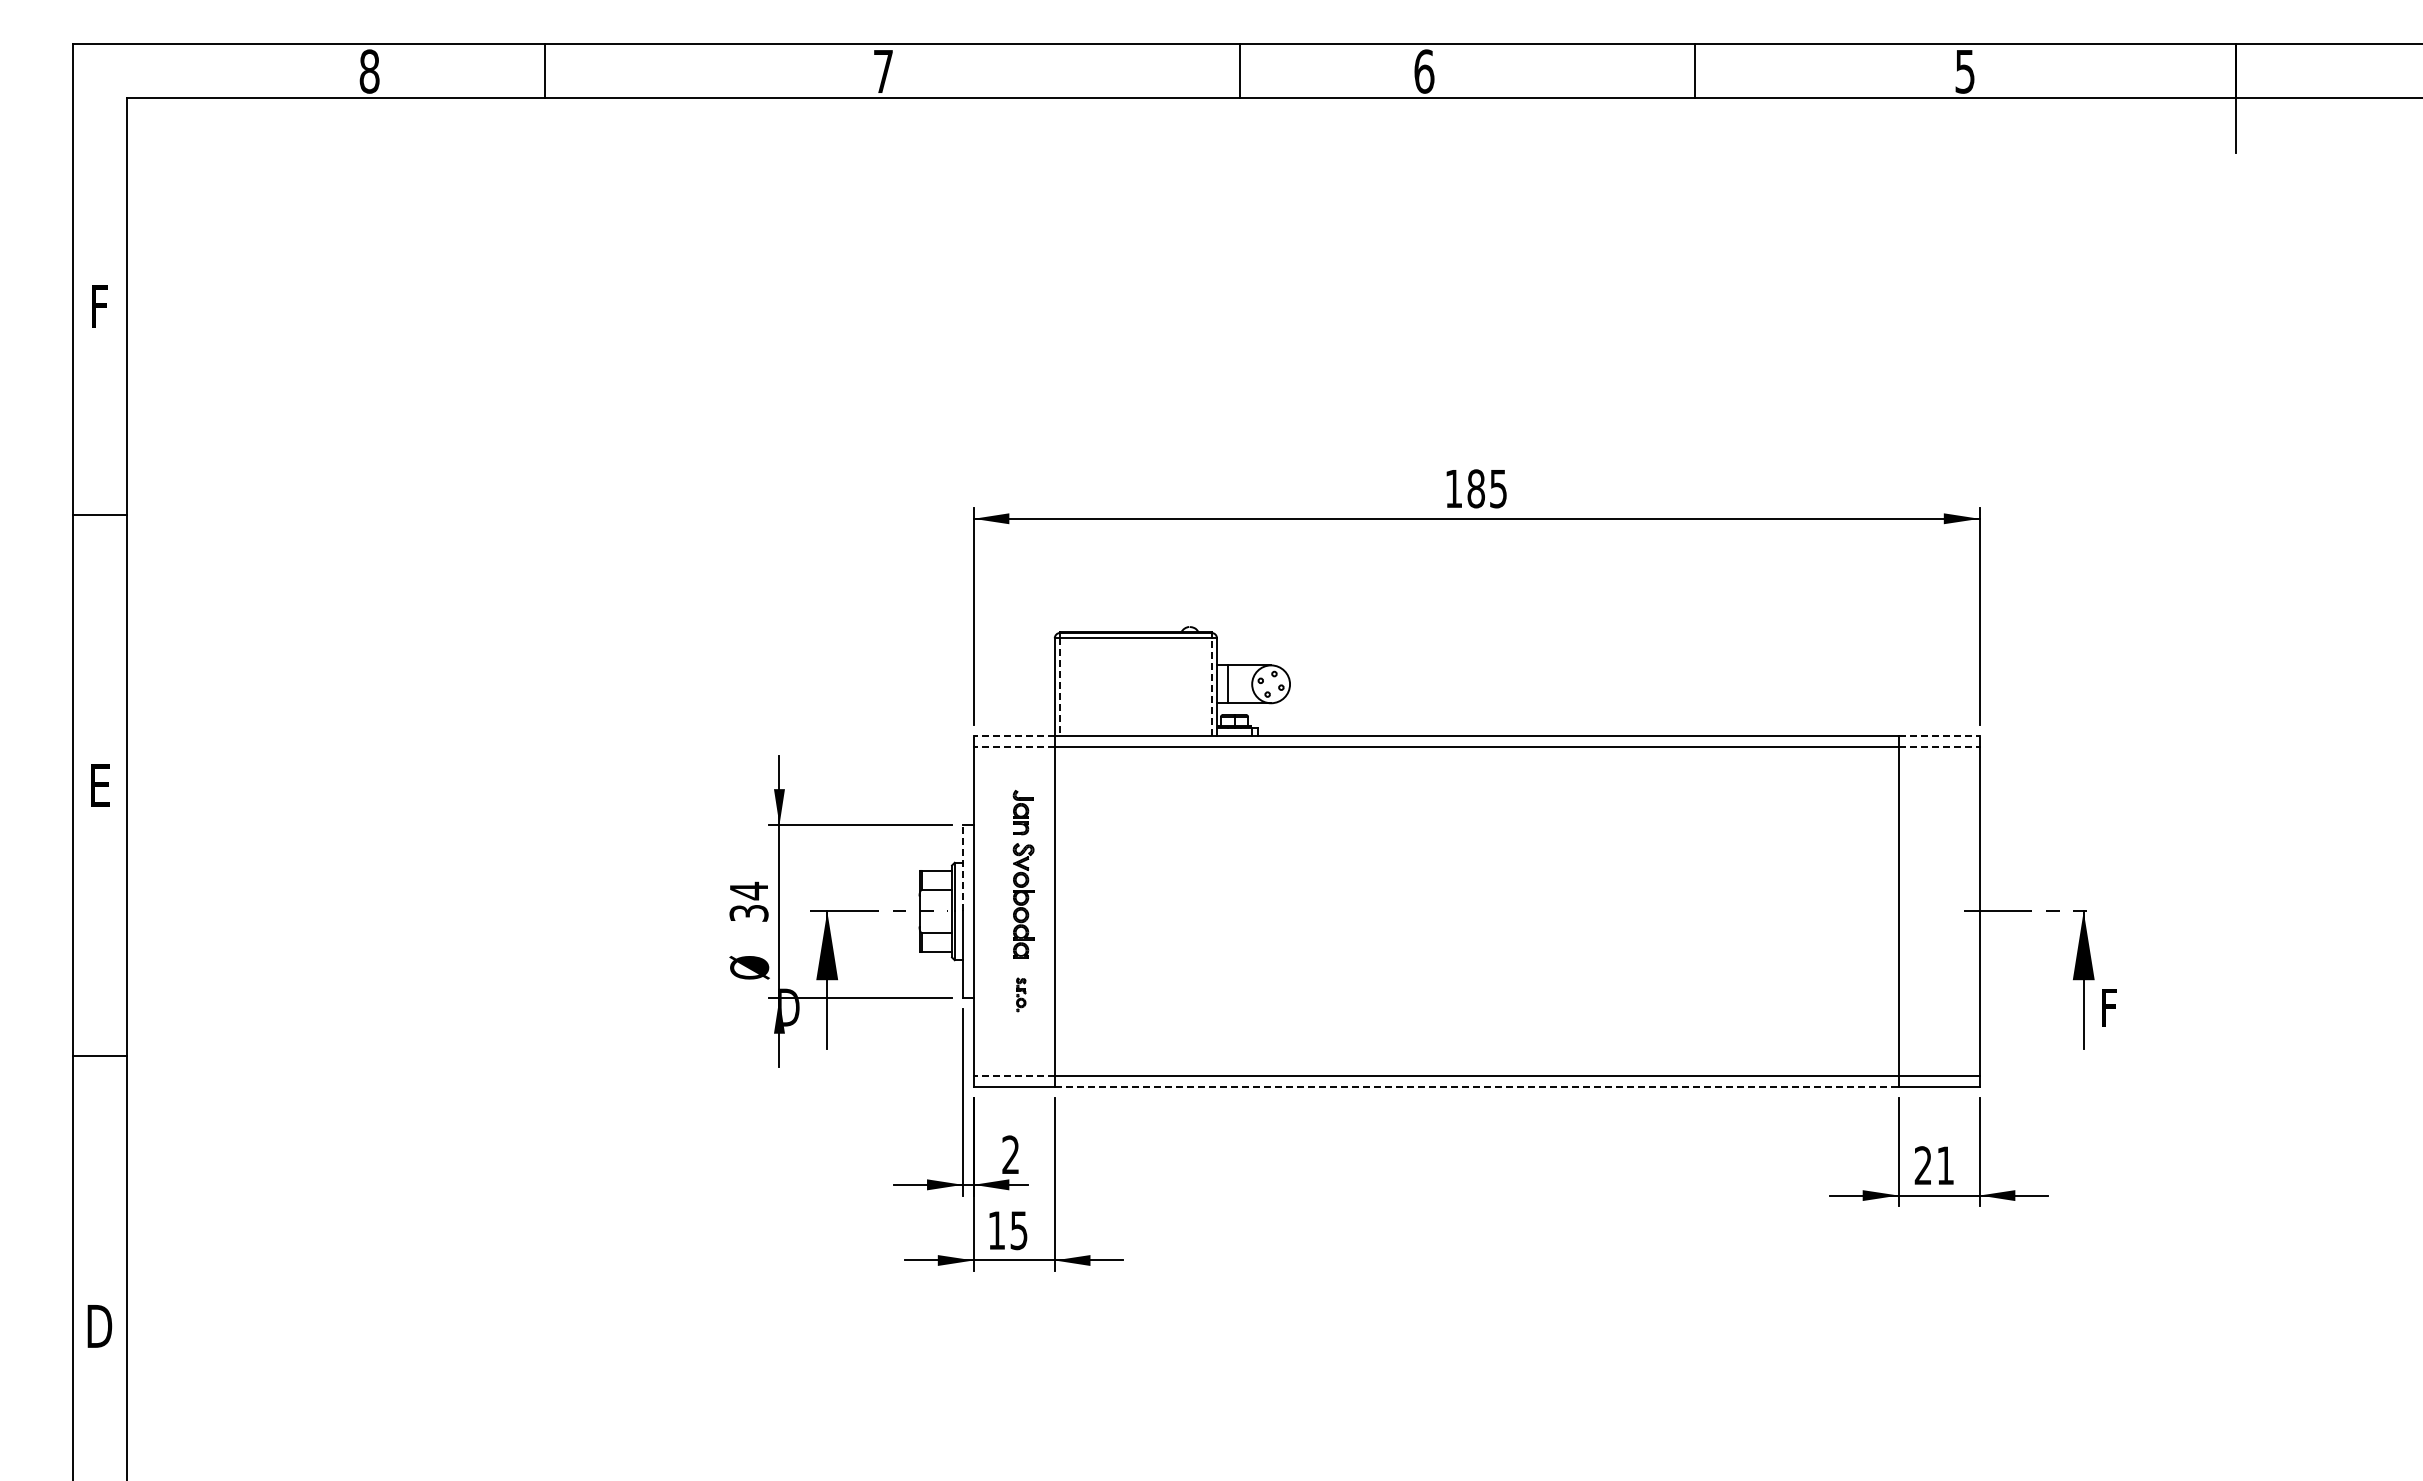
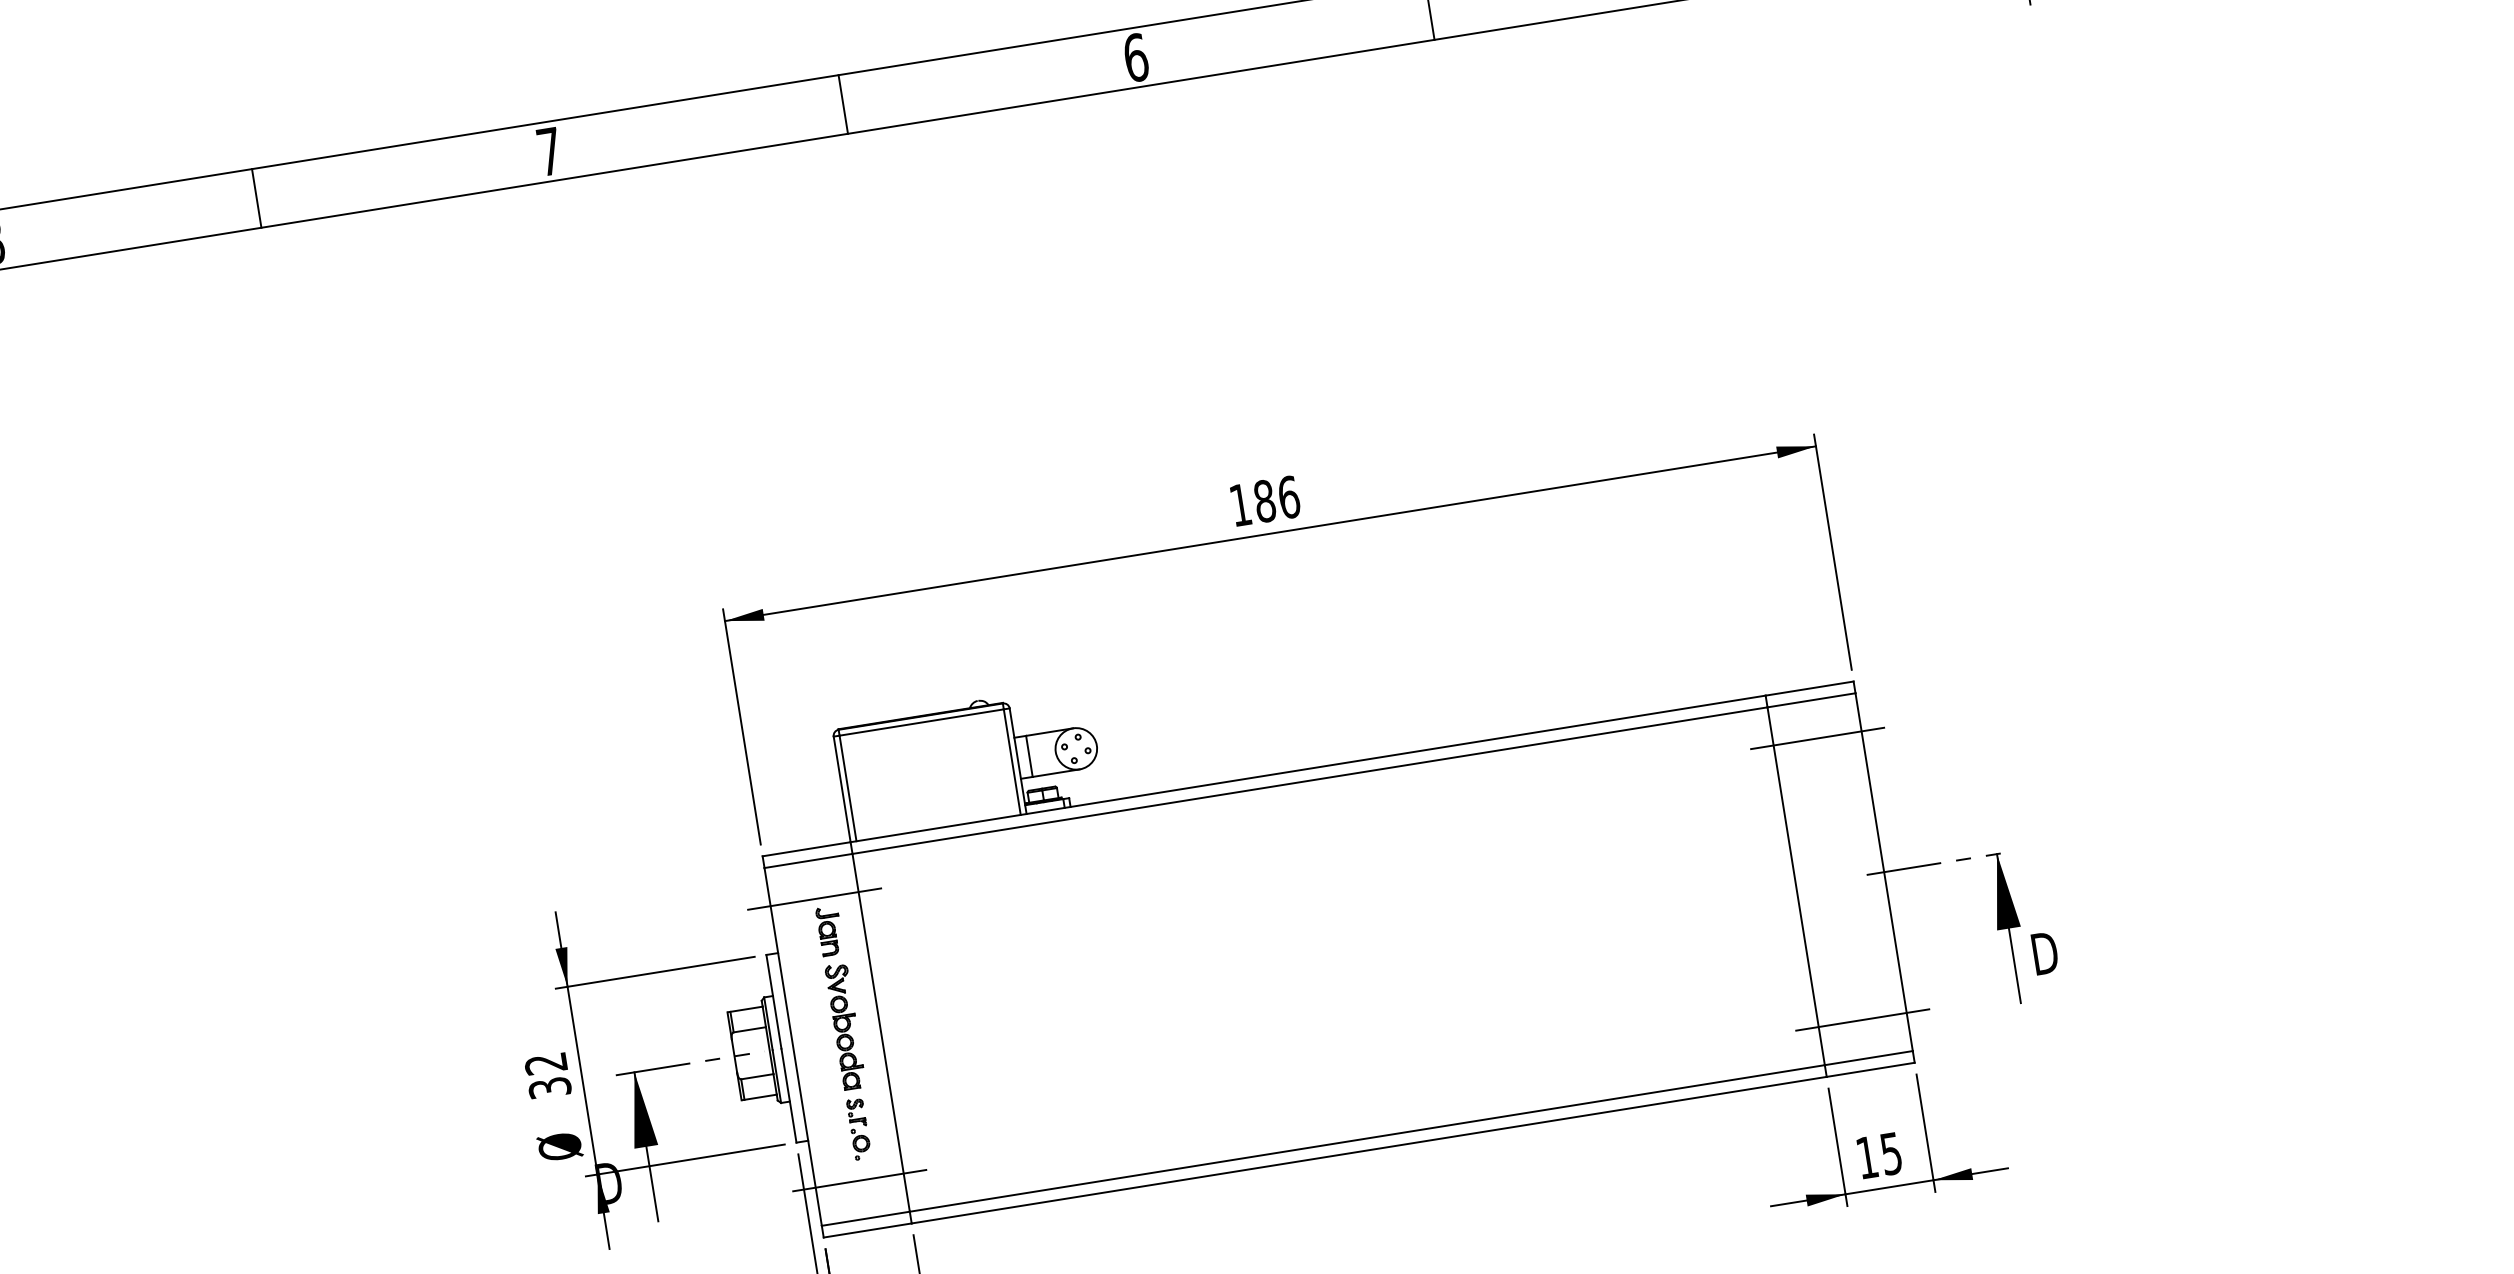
line: (544, 71) -> (256, 198), moved
line: (1240, 71) -> (843, 104), moved
text: (1498, 488) -> (1288, 497), 185 -> 186
line: (1060, 687) -> (848, 788), dashed -> solid
line: (1211, 687) -> (1012, 762), dashed -> solid
line: (1014, 735) -> (806, 848), dashed -> solid
line: (1939, 735) -> (1810, 688), dashed -> solid
line: (1014, 746) -> (808, 860), dashed -> solid
line: (1939, 746) -> (1811, 700), dashed -> solid
line: (1014, 781) -> (814, 898), added
line: (1938, 781) -> (1816, 738), added
line: (962, 867) -> (773, 1001), dashed -> solid
text: (748, 890) -> (545, 1063), 34 -> 32
part: (1021, 994) -> (859, 1128), size x1.67
text: (2112, 1007) -> (2044, 953), F -> D
line: (1014, 1041) -> (860, 1180), added
line: (1938, 1041) -> (1862, 1020), added
line: (1014, 1076) -> (866, 1218), dashed -> solid
line: (1476, 1087) -> (1369, 1150), dashed -> solid
text: (1933, 1165) -> (1878, 1155), 21 -> 15

